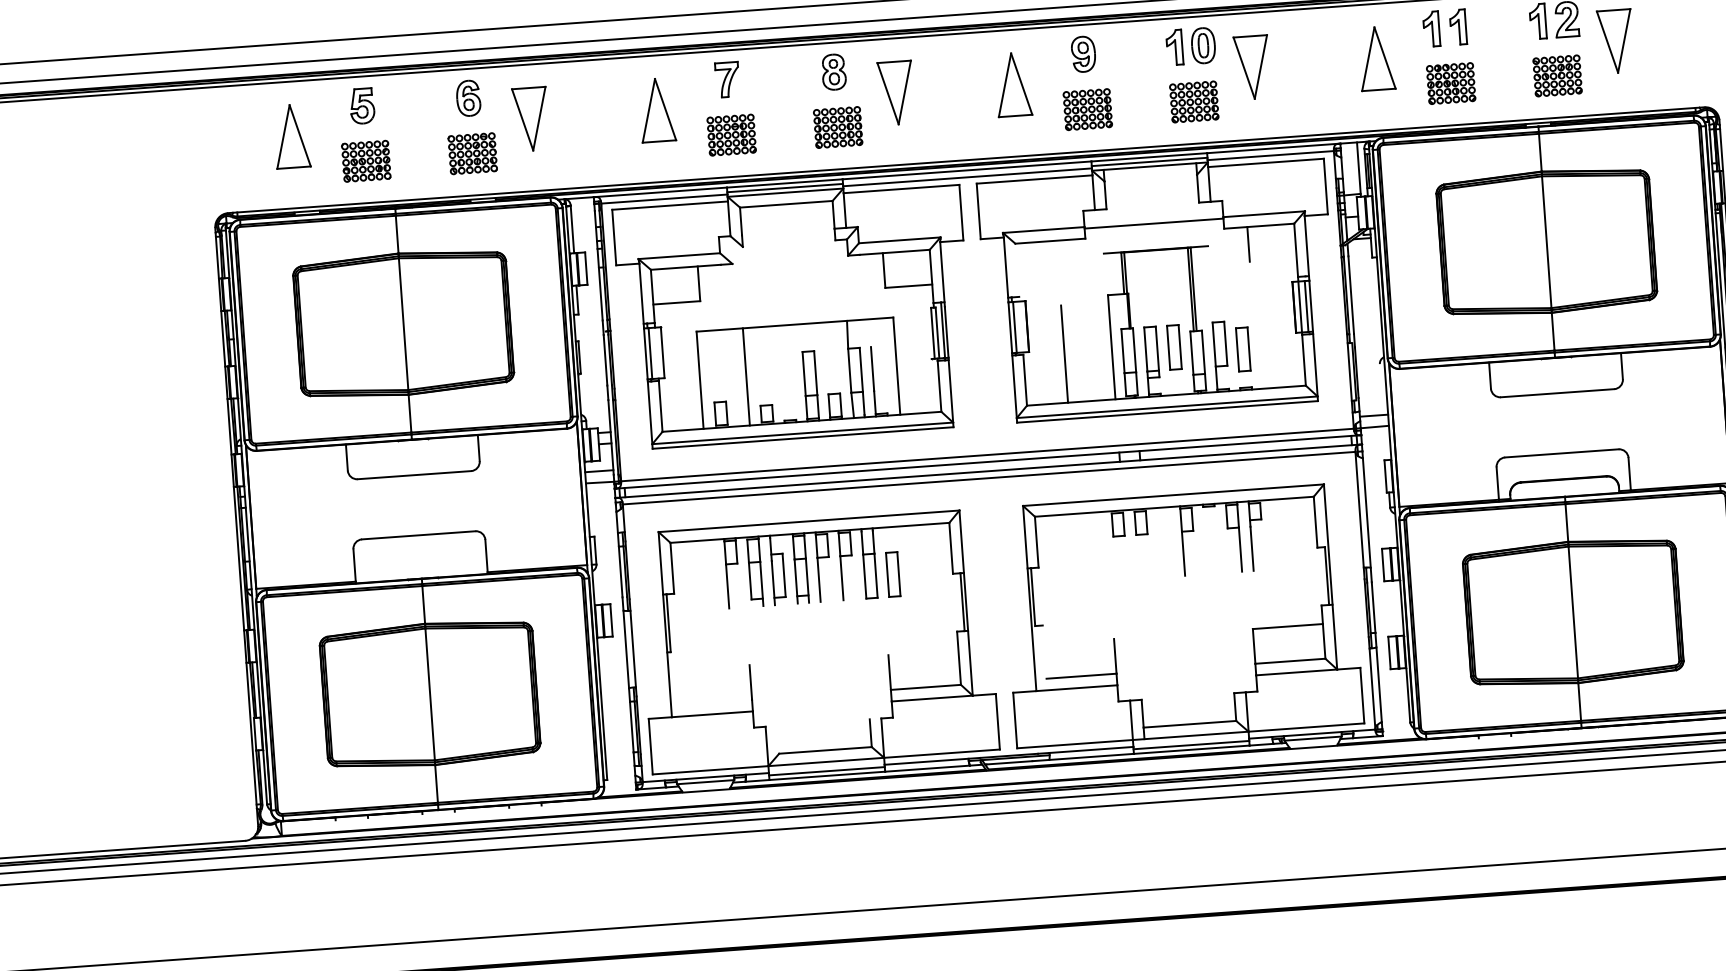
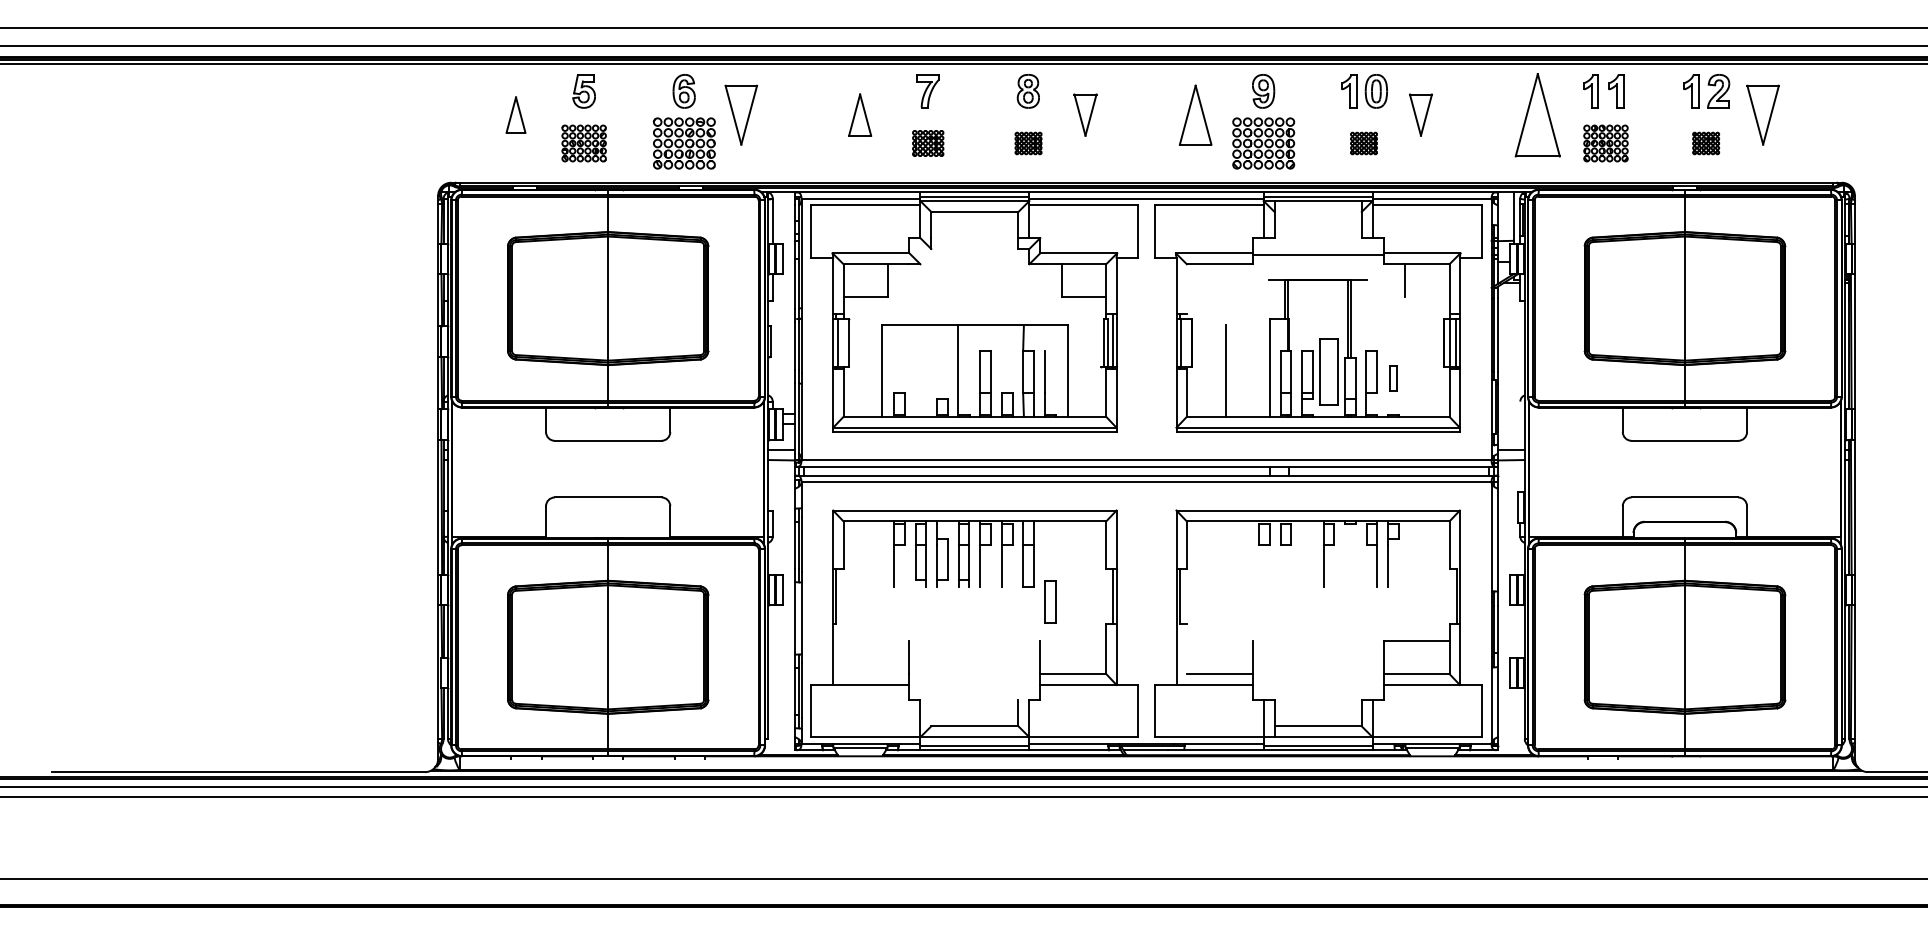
part: (1376, 58) -> (1537, 114), size x1.4
part: (1252, 66) -> (1420, 114), size x0.7
part: (1556, 76) -> (1705, 143), size x0.6
part: (896, 92) -> (1085, 114), size x0.7
part: (1193, 102) -> (1363, 143), size x0.6
part: (656, 109) -> (859, 114), size x0.7
part: (1087, 109) -> (1263, 143), size x1.4
part: (838, 127) -> (1028, 143), size x0.6
part: (291, 135) -> (515, 114), size x0.6
part: (730, 135) -> (927, 143), size x0.7
part: (472, 153) -> (684, 143), size x1.4
part: (1173, 346) -> (1328, 371), size x1.6
part: (1243, 349) -> (1393, 378), size x0.6
line: (745, 376) -> (957, 370), moved
part: (893, 573) -> (1050, 601), moved

